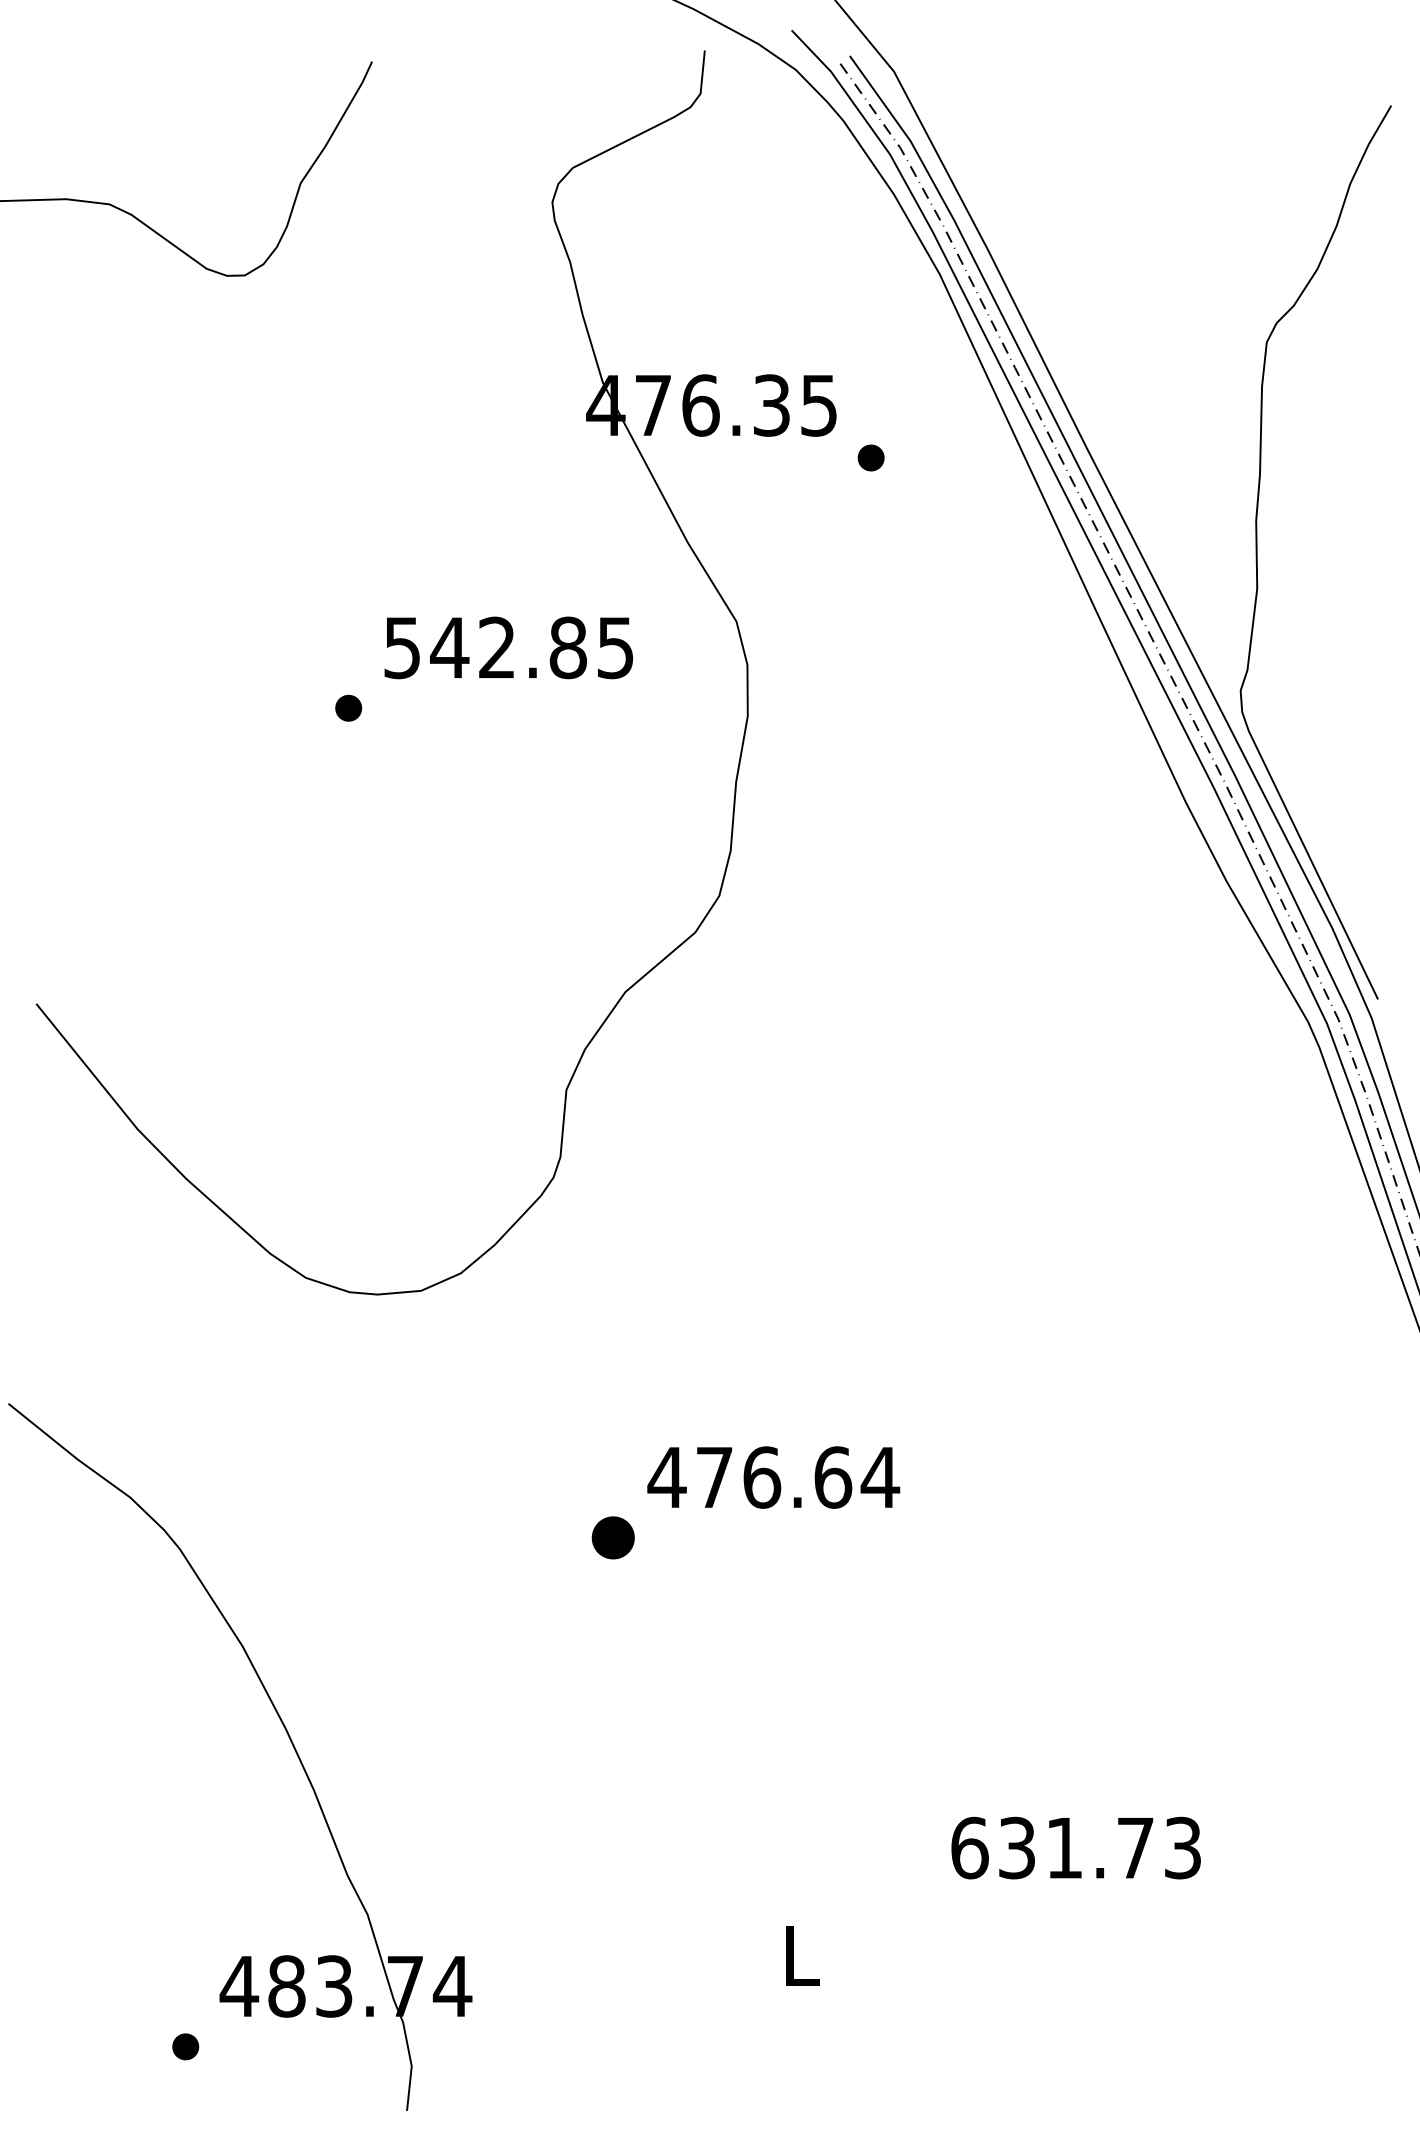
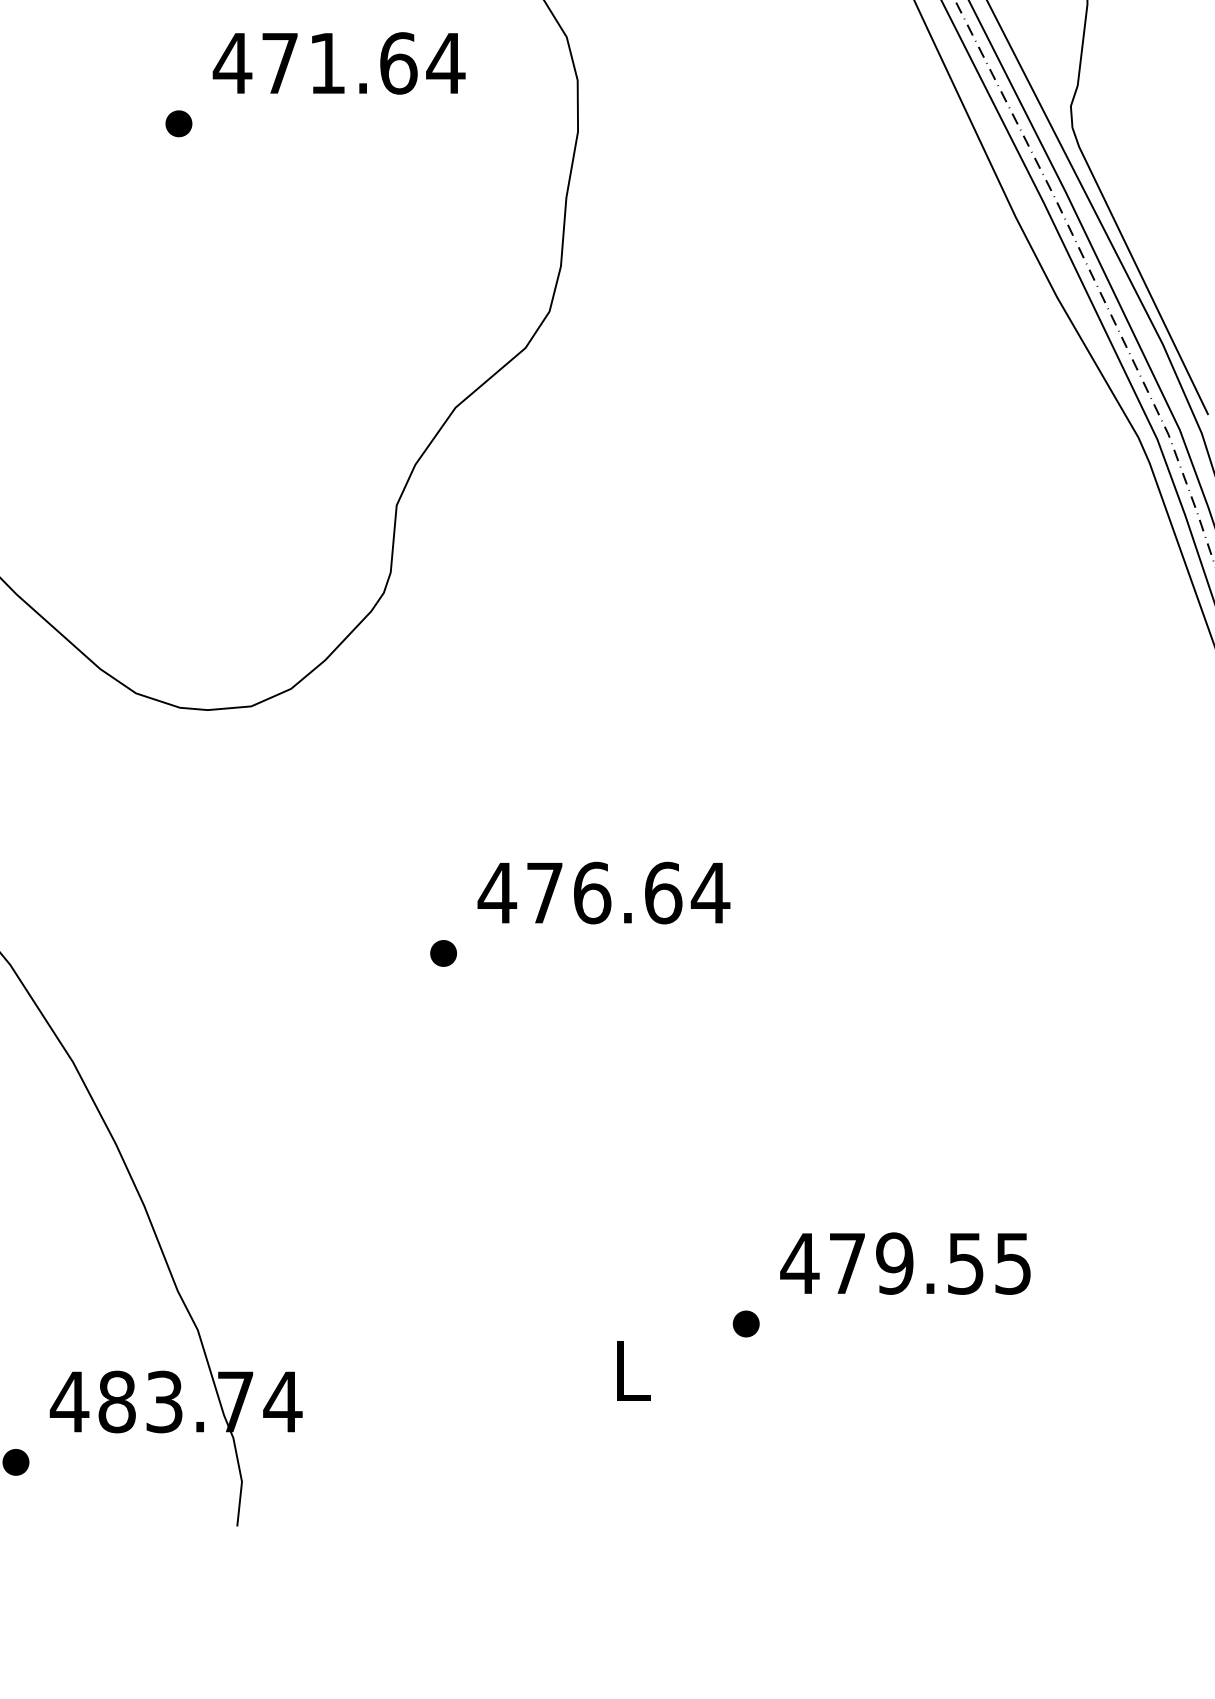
text: (508, 647) -> (338, 63), 542.85 -> 471.64
part: (613, 1537) -> (443, 953), size x0.62
text: (1074, 1847) -> (904, 1263), 631.73 -> 479.55
part: (915, 1908) -> (745, 1324), added

